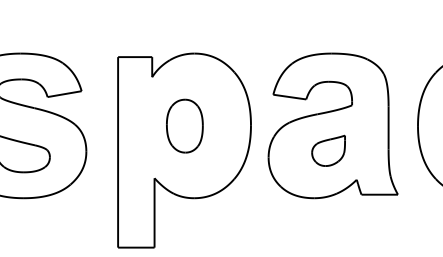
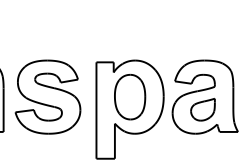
part: (185, 126) -> (130, 97), size x1.67
part: (327, 150) -> (202, 109), size x1.43

